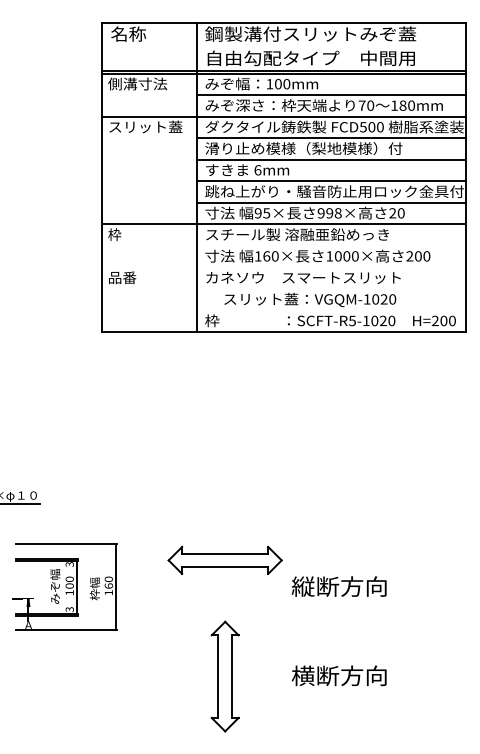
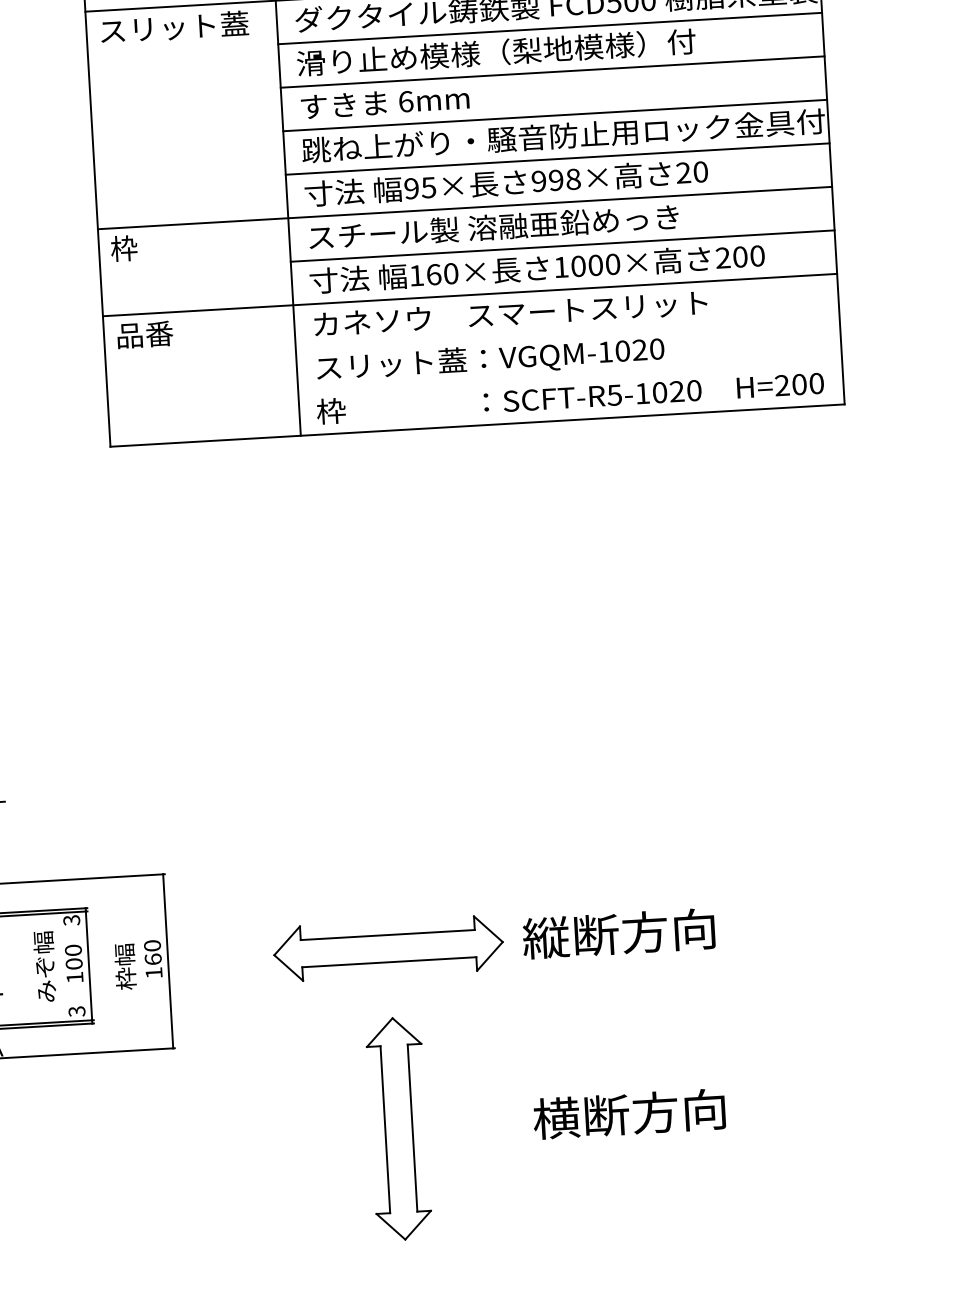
line: (330, 245) -> (561, 245), added
line: (283, 267) -> (469, 295), added
text: (310, 300) -> (491, 360), moved
part: (224, 559) -> (387, 946), moved

